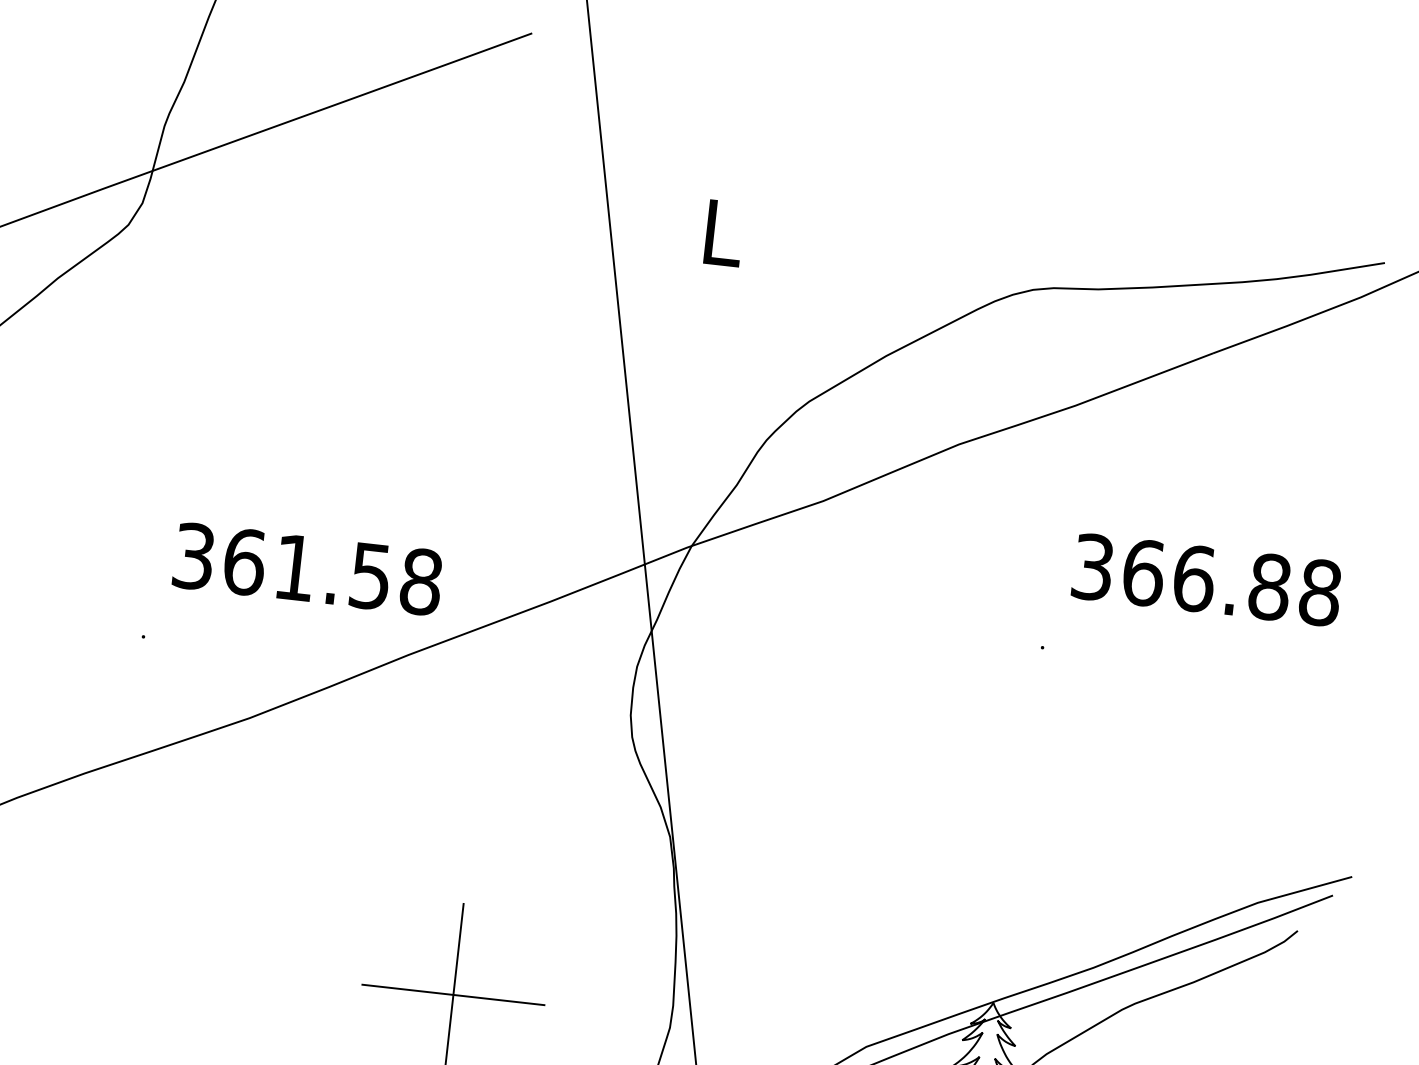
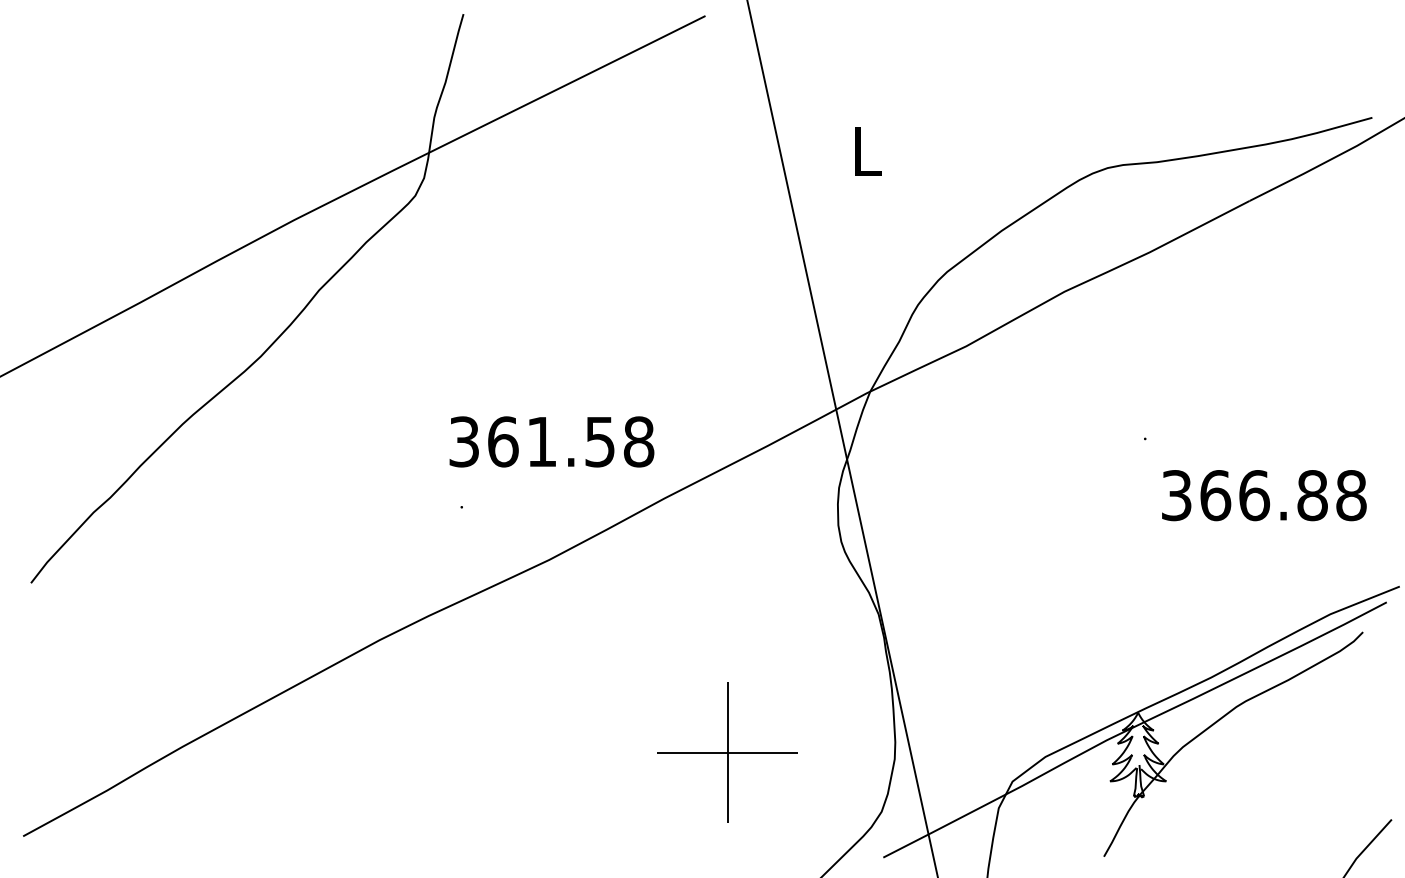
text: (307, 568) -> (551, 441), moved
text: (1207, 579) -> (1264, 495), moved

